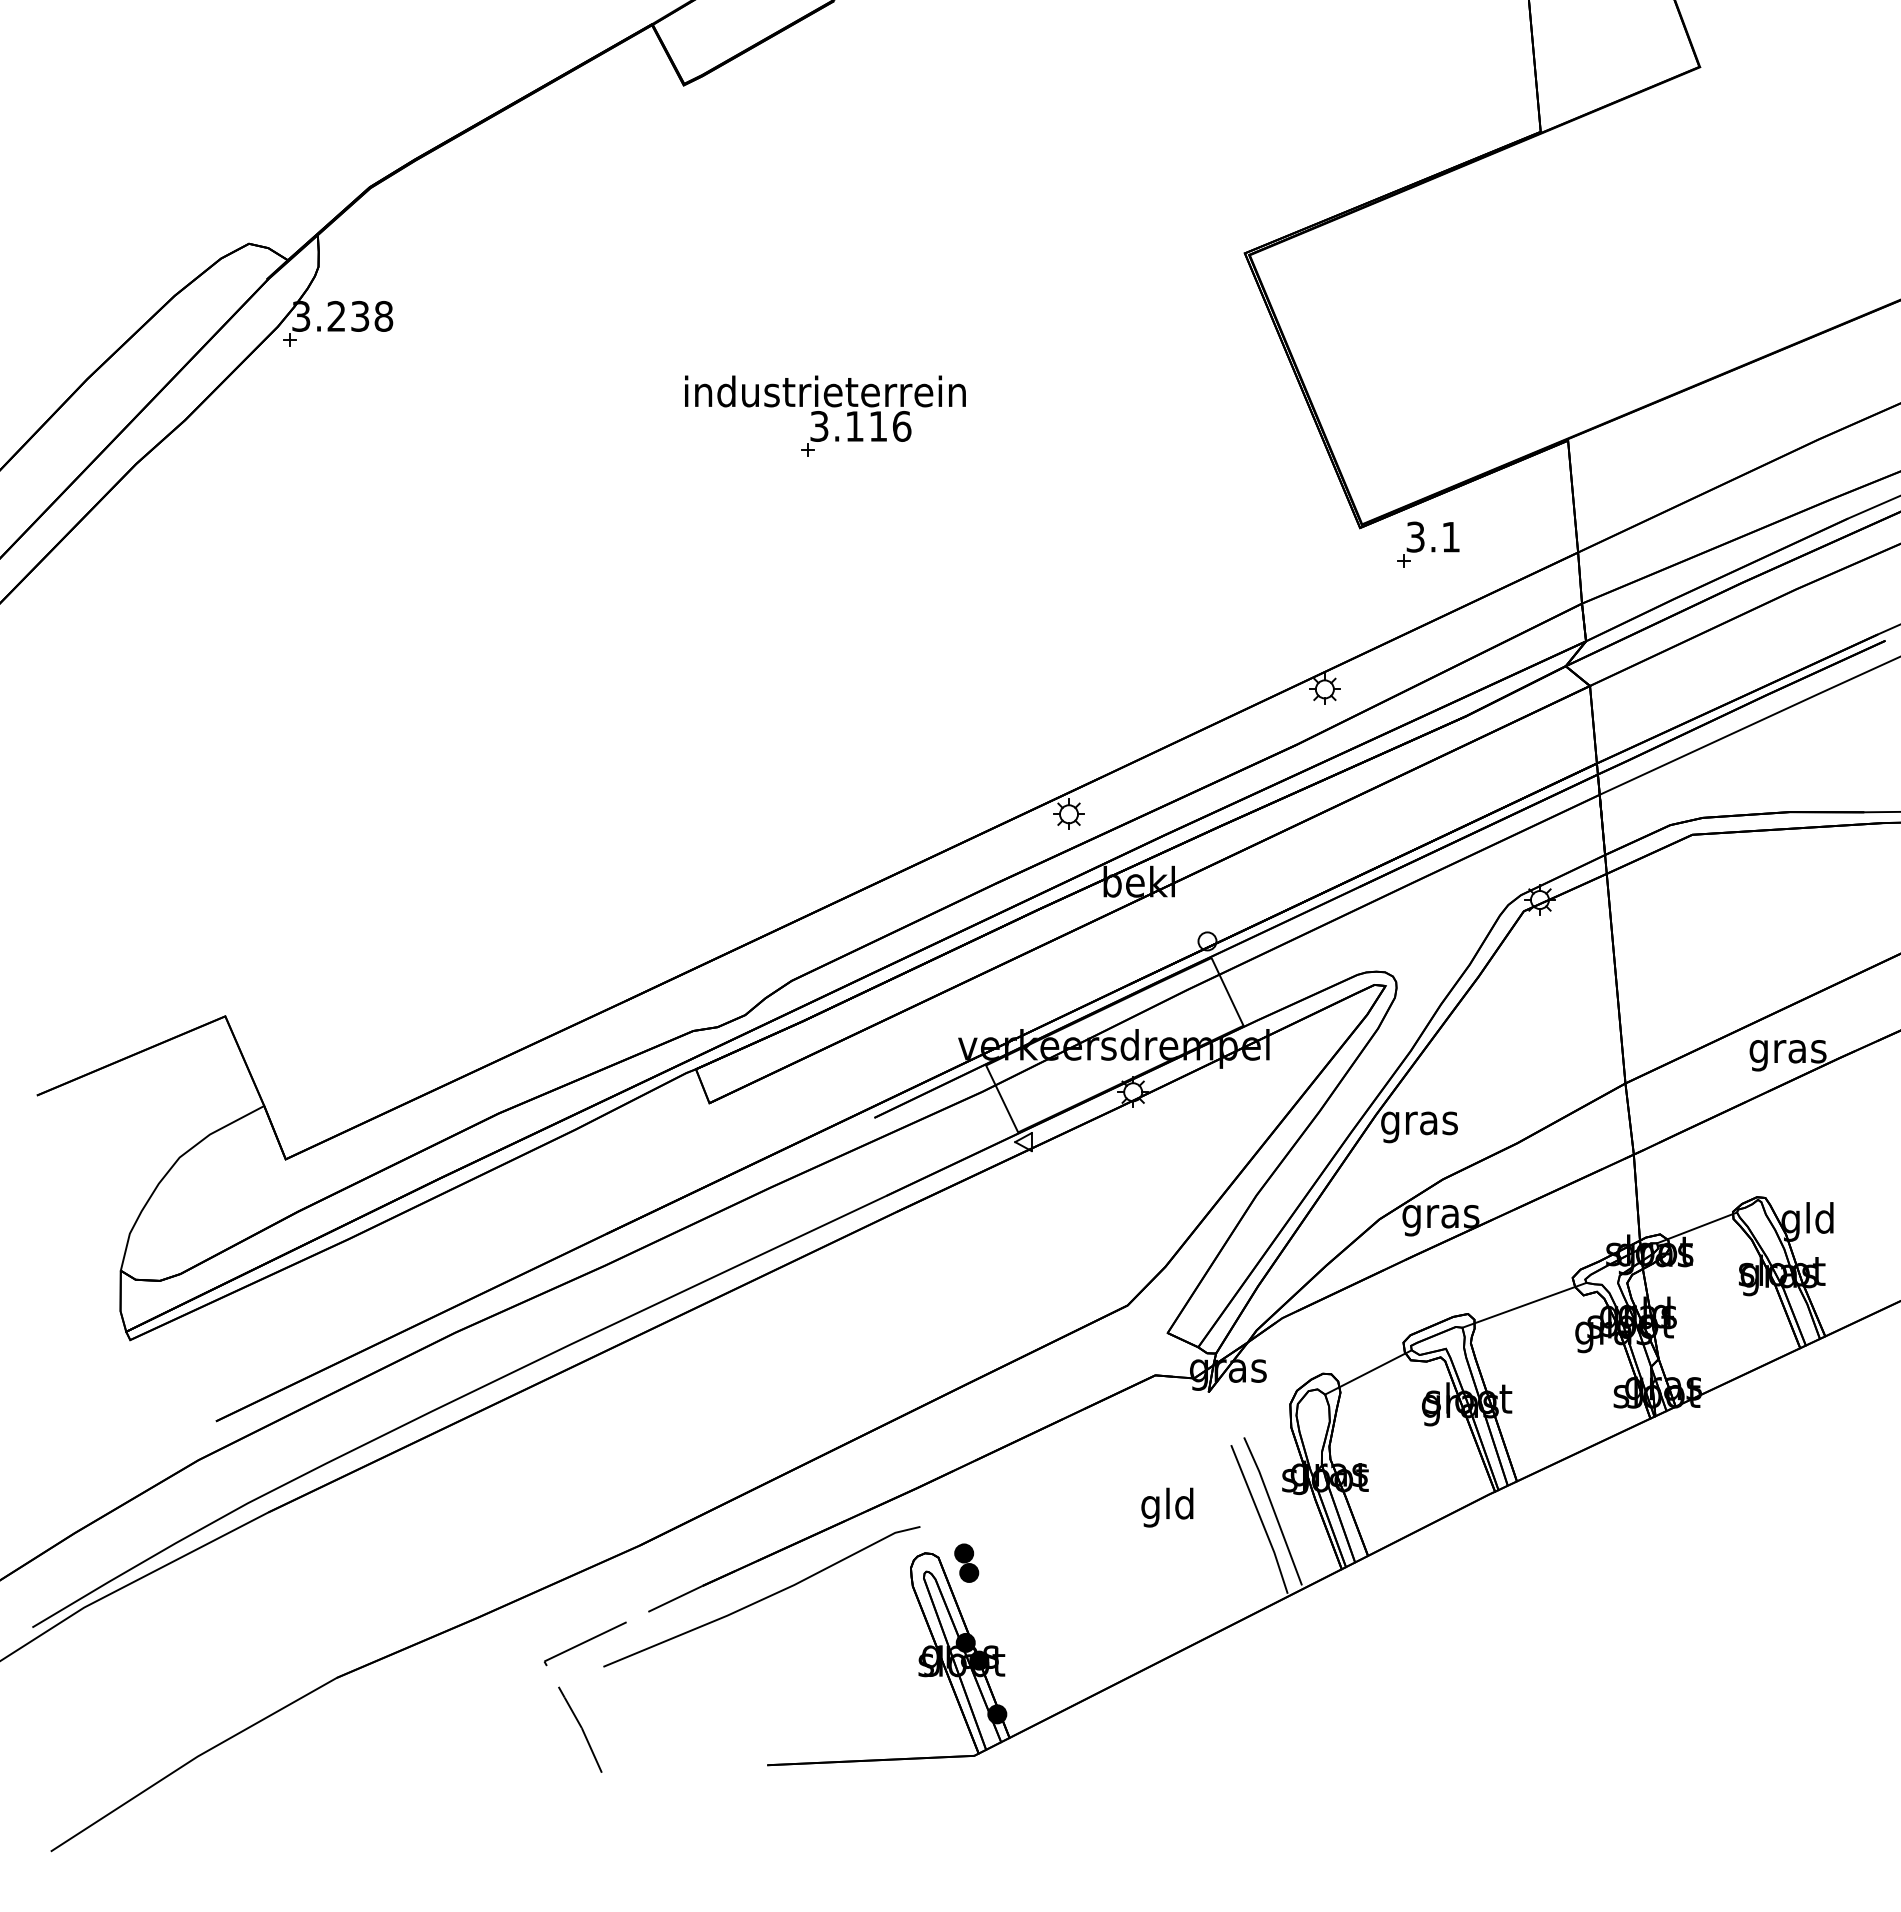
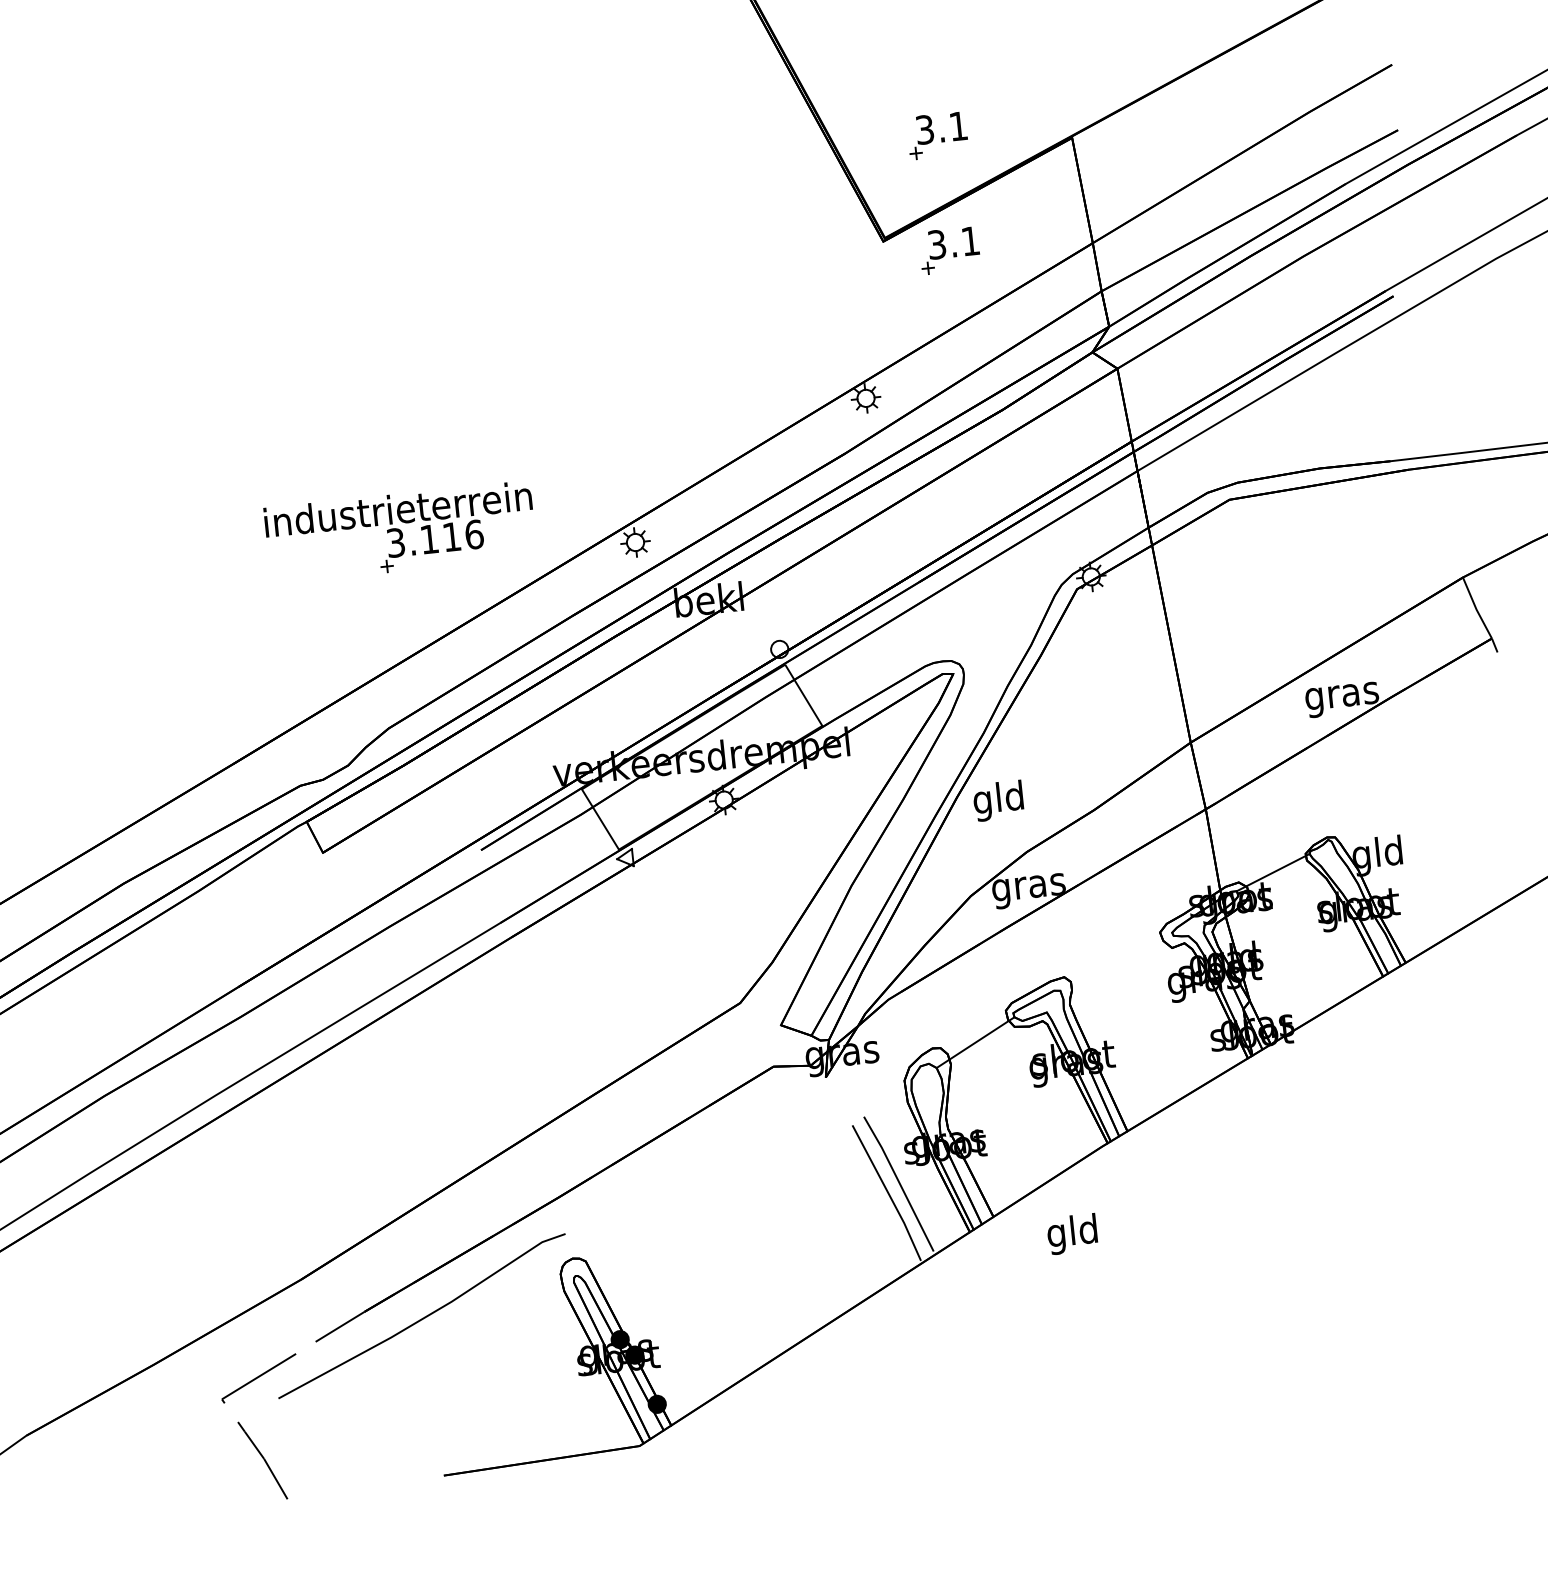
part: (825, 415) -> (400, 531), moved
part: (1428, 423) -> (937, 135), added
text: (1419, 1123) -> (999, 801), gras -> gld
line: (1524, 1304) -> (1116, 962), removed
text: (1167, 1507) -> (1072, 1234), moved
part: (966, 1562) -> (612, 1263), removed

